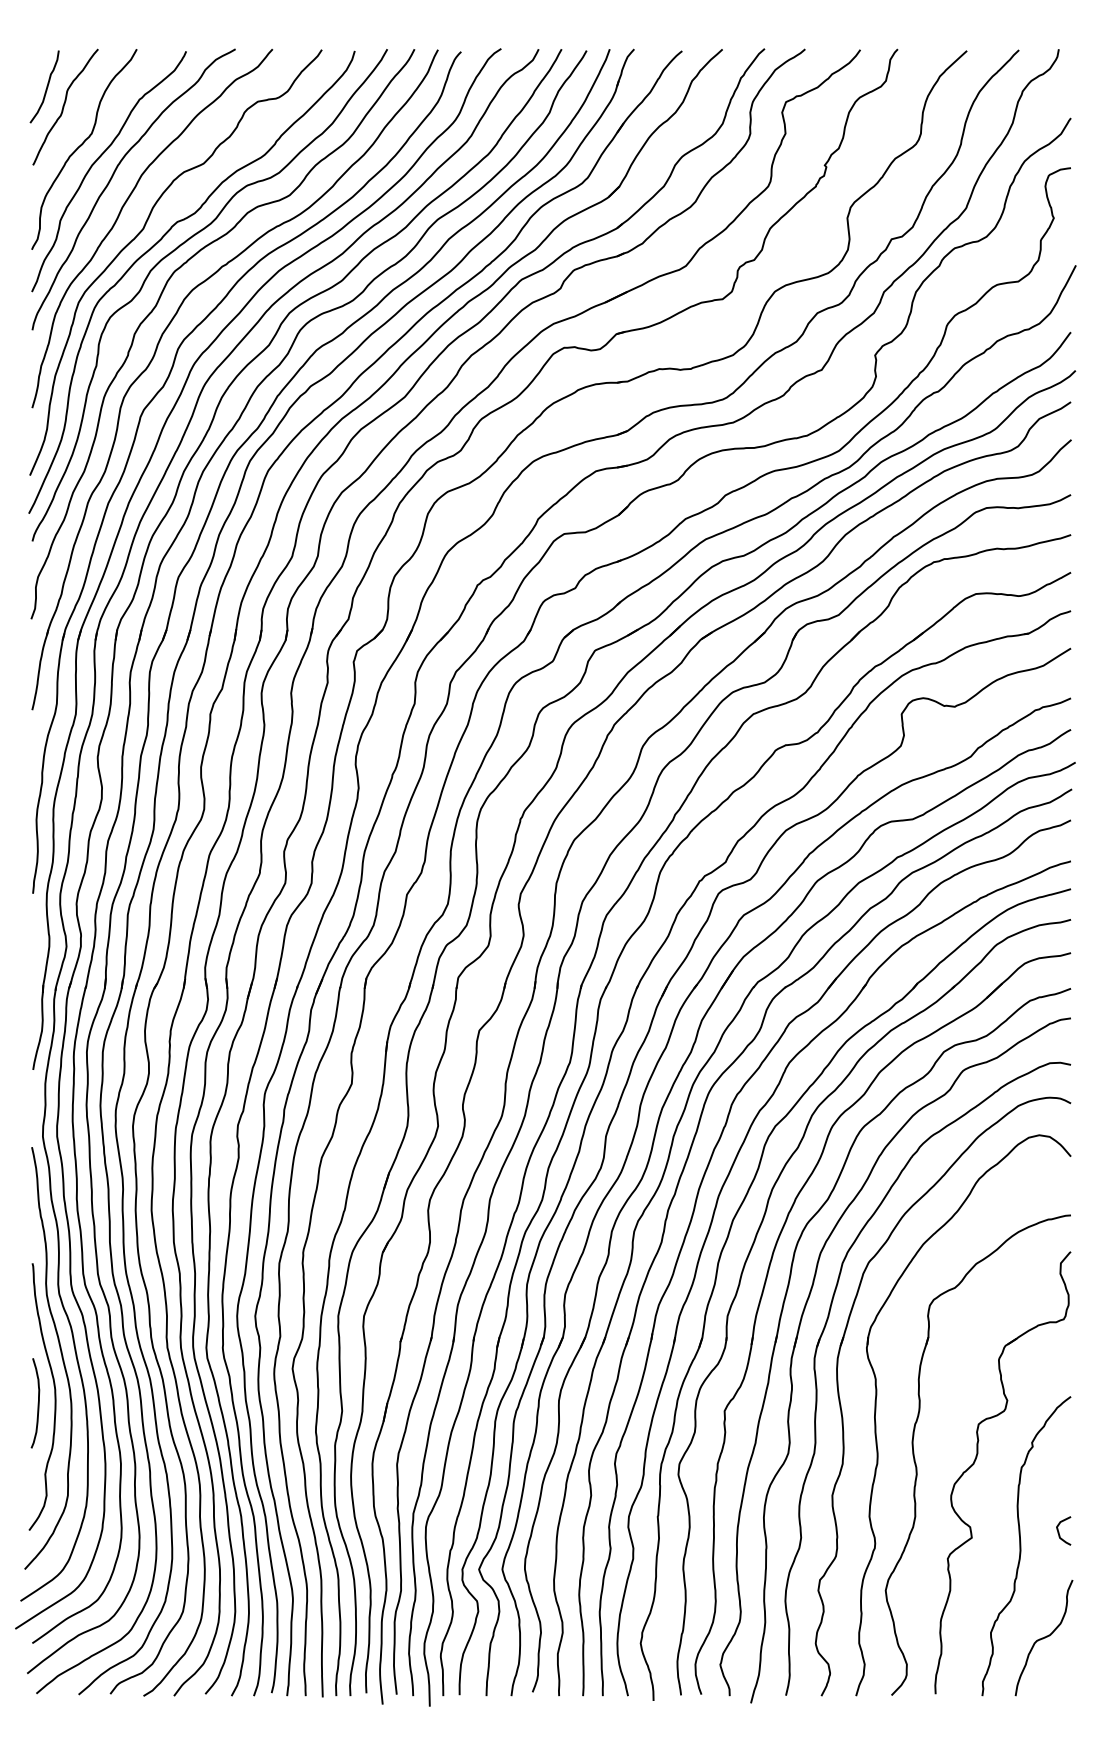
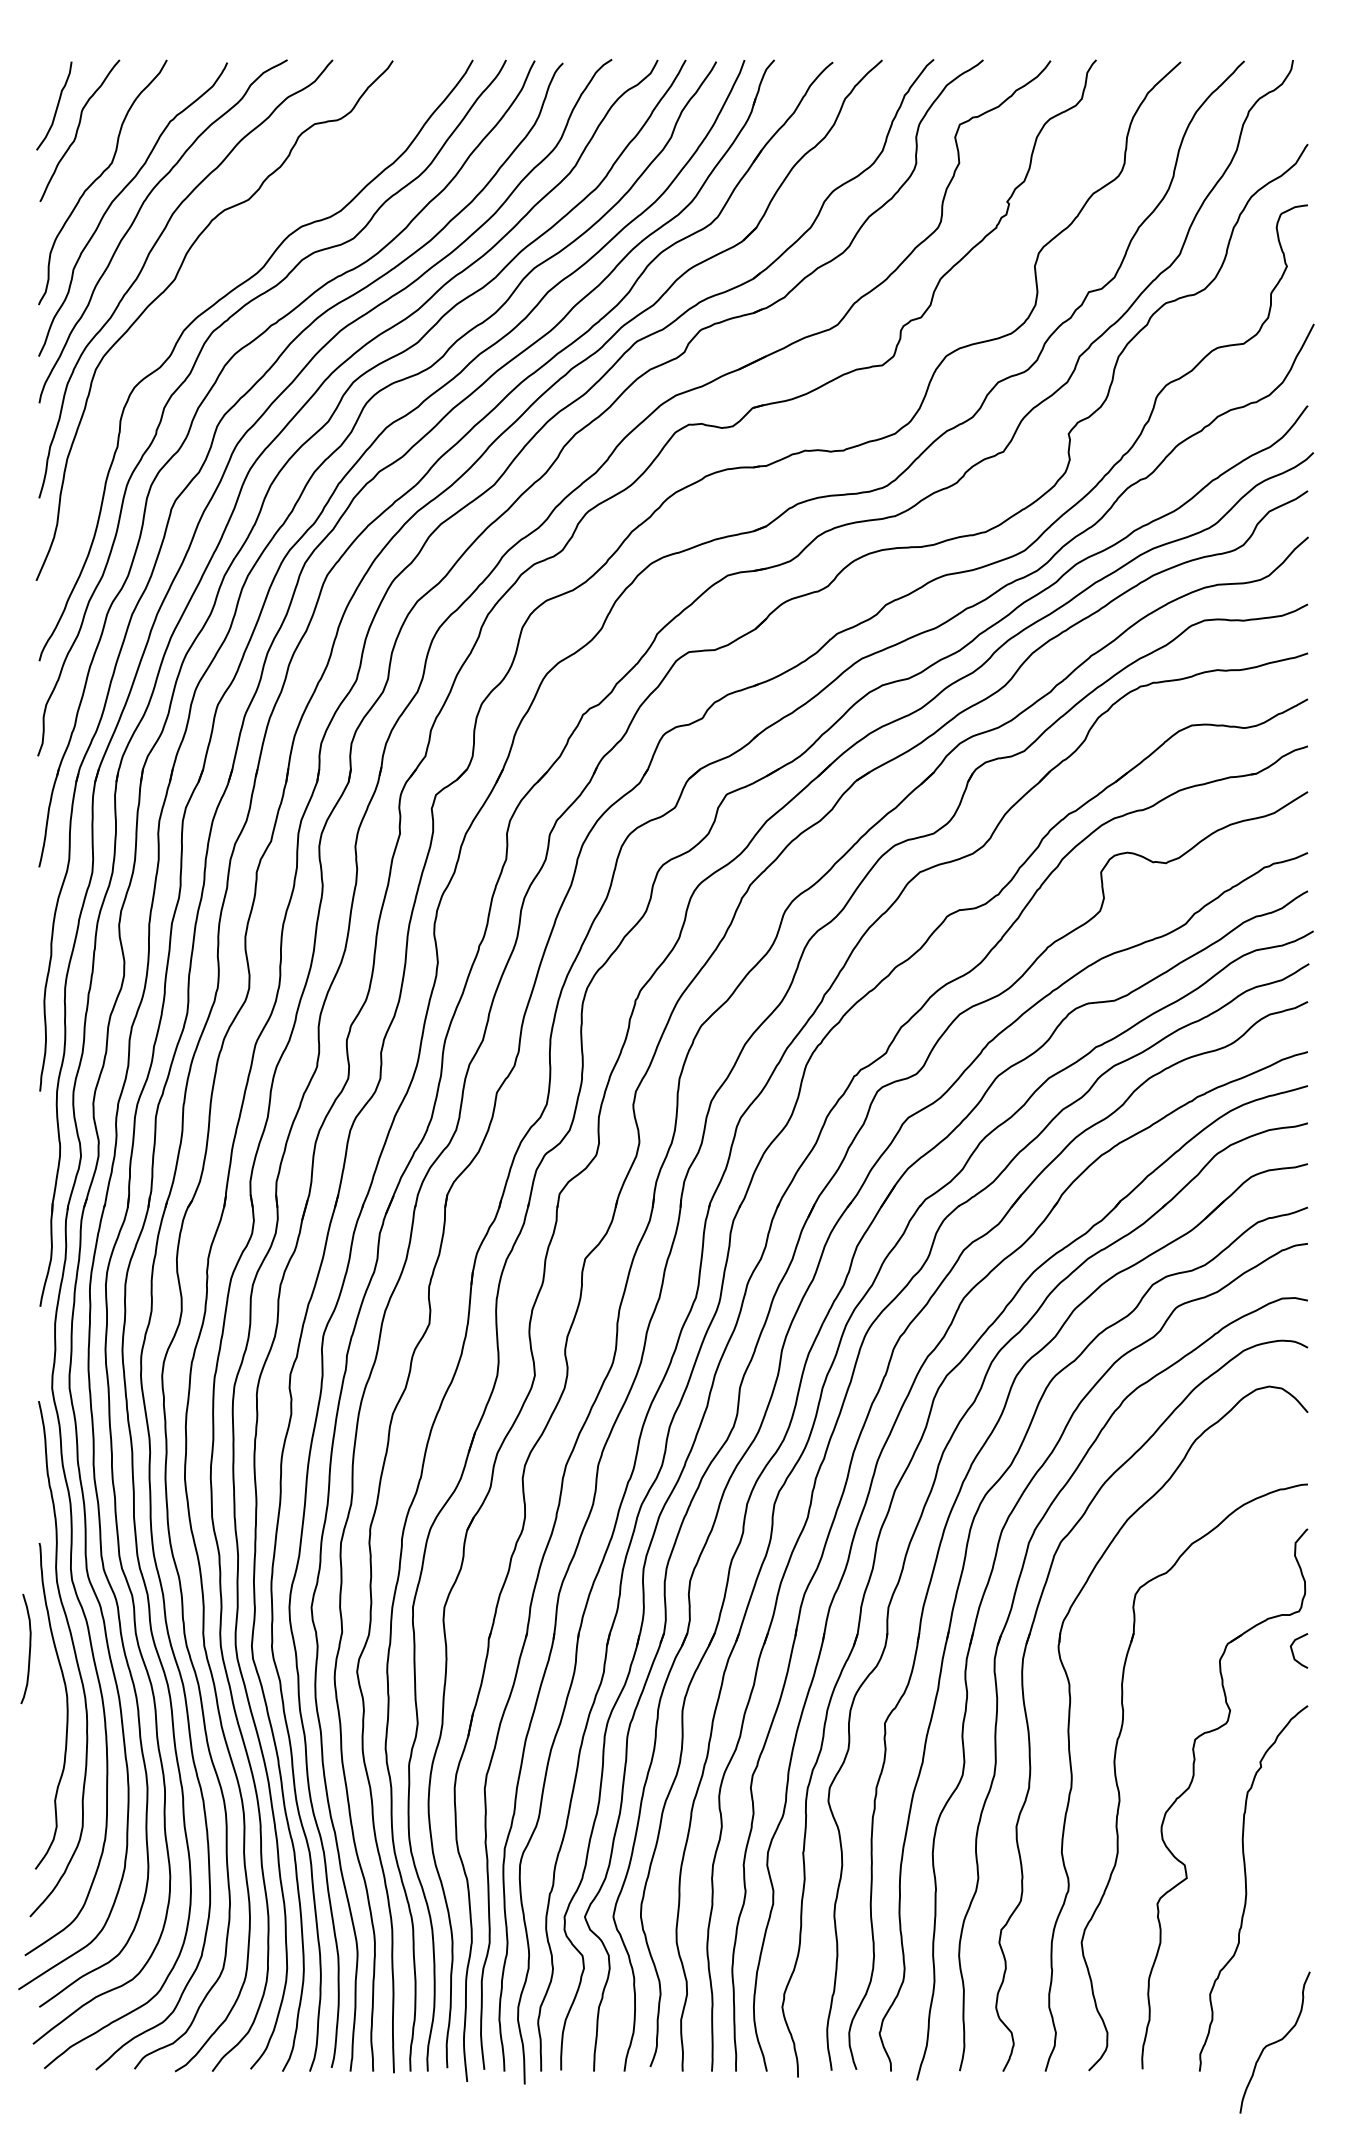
curve: (156, 244) -> (191, 298), removed
curve: (38, 1402) -> (29, 1648), moved
curve: (1059, 1531) -> (1293, 1651), moved
curve: (1043, 1637) -> (1274, 2042), moved

